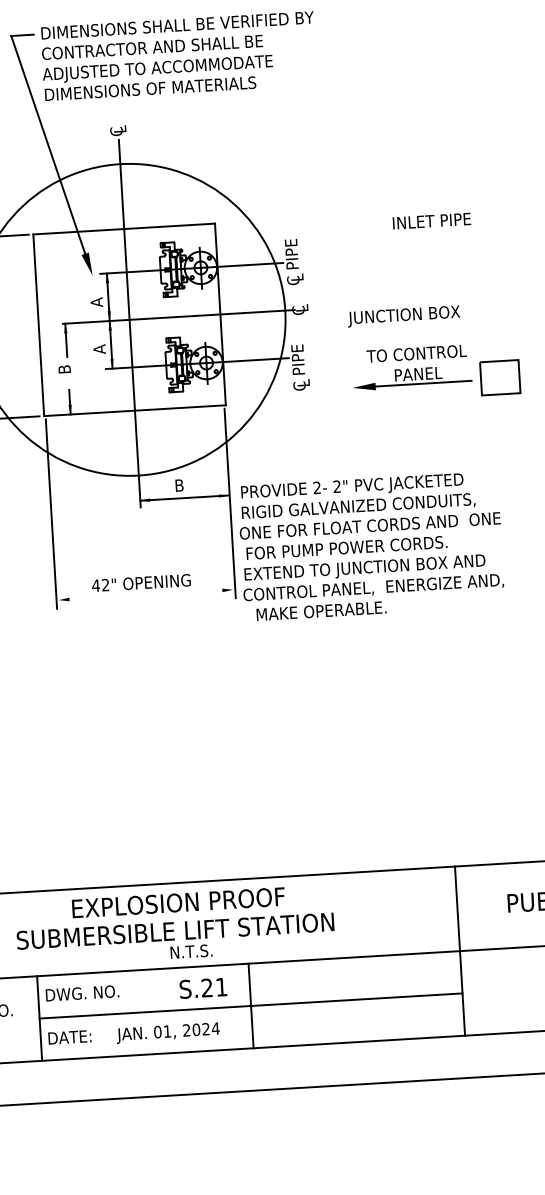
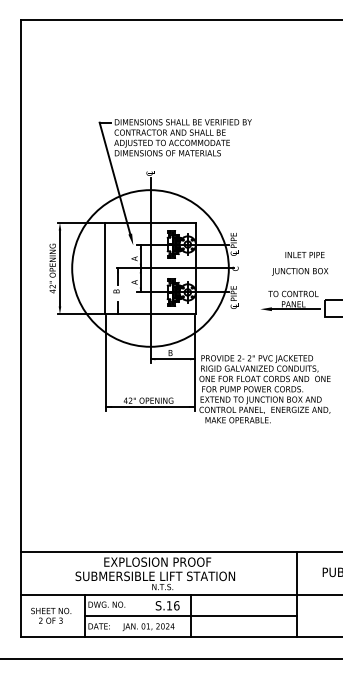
text: (430, 220) -> (304, 254), moved
text: (402, 315) -> (299, 271), moved
line: (143, 594) -> (149, 406), added
text: (213, 987) -> (172, 605), S.21 -> S.16

